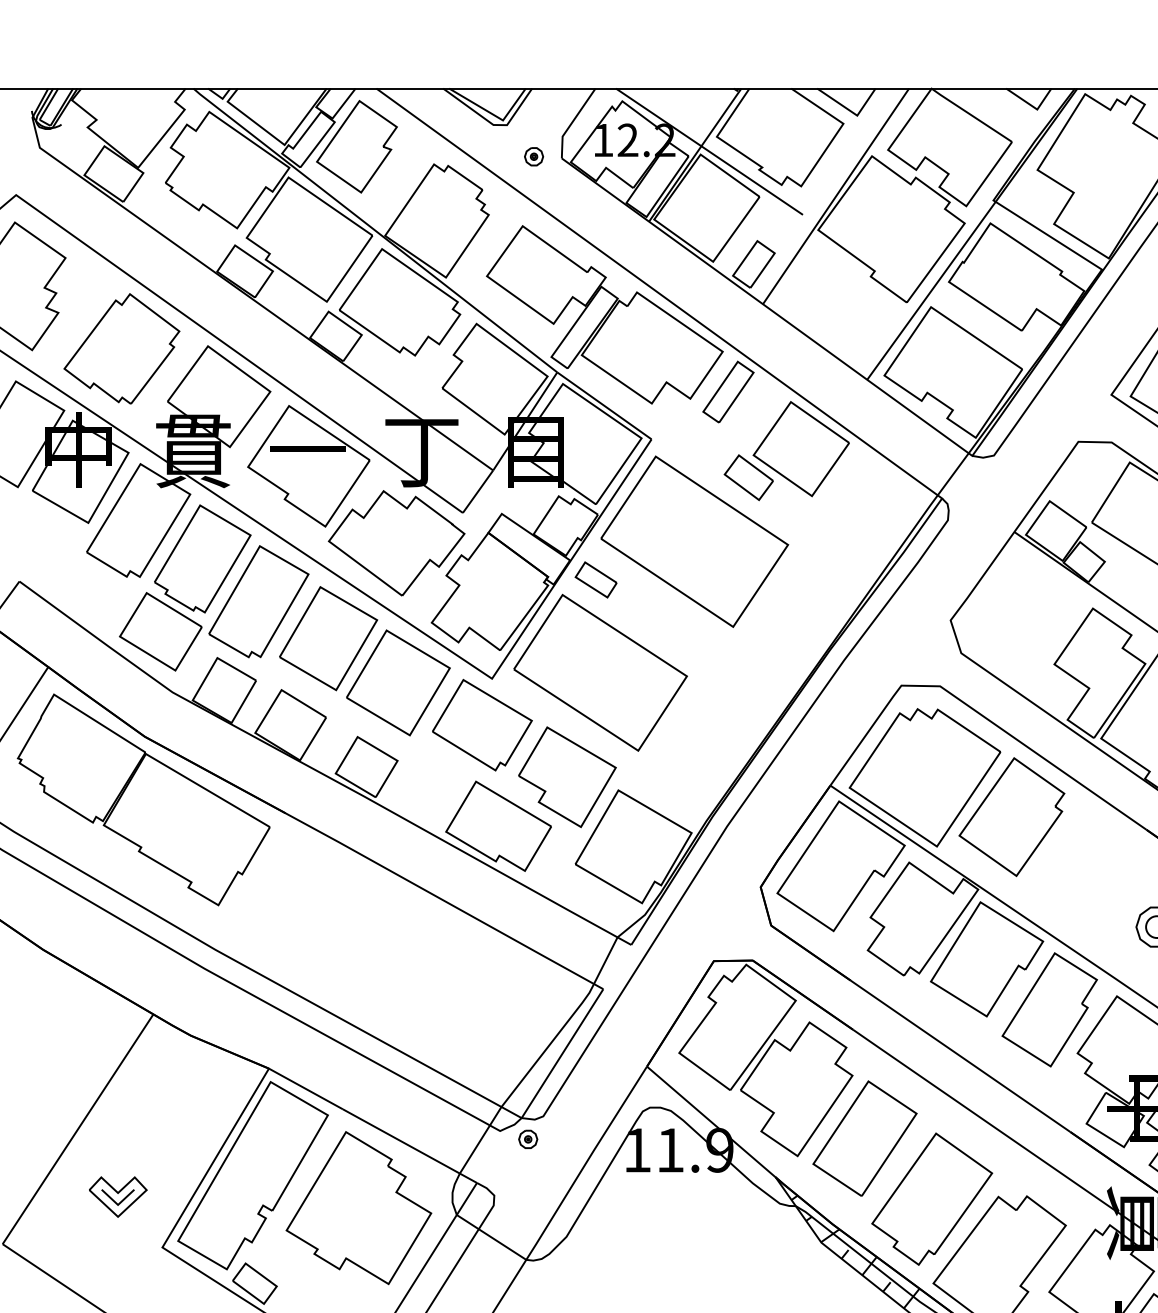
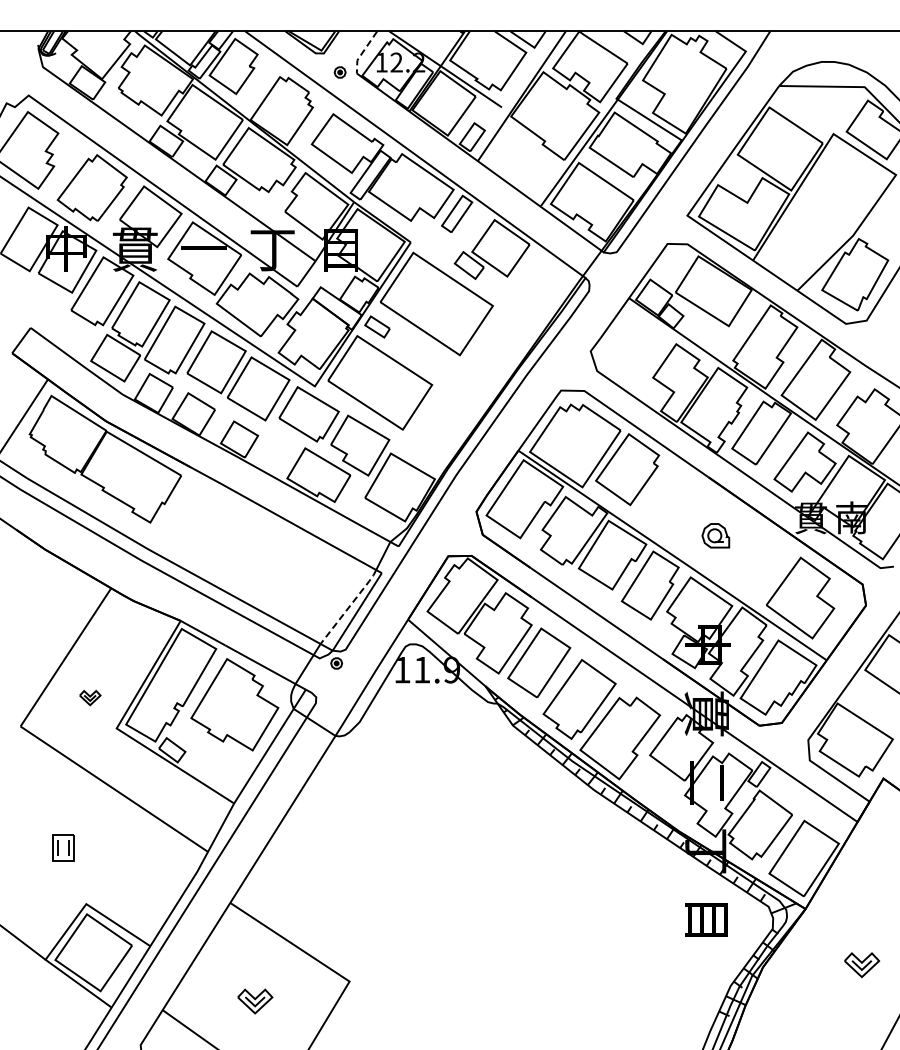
line: (572, 123) -> (363, 52), solid -> dashed
line: (549, 1044) -> (349, 606), solid -> dashed
part: (118, 1195) -> (90, 697), size x0.6

